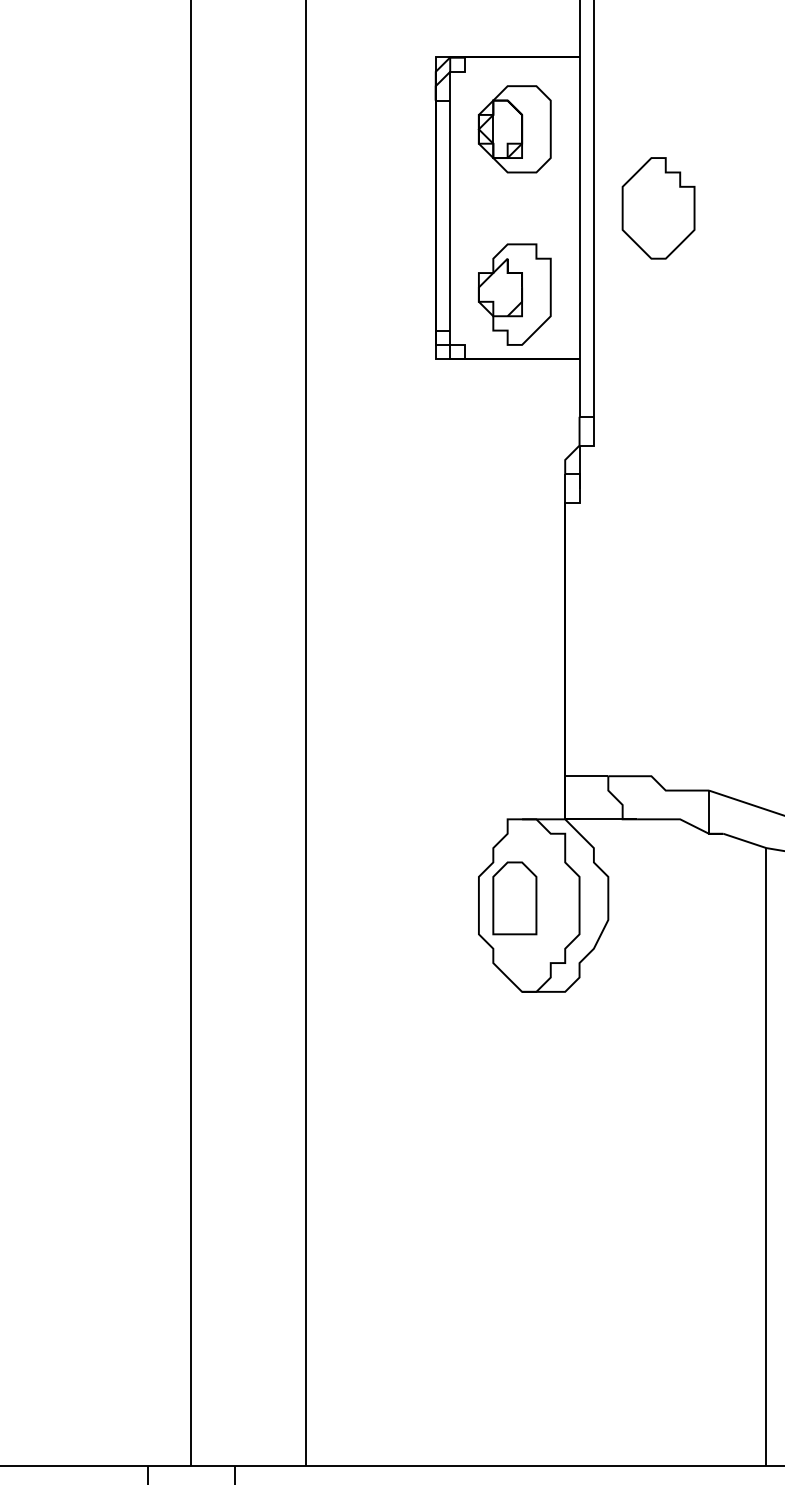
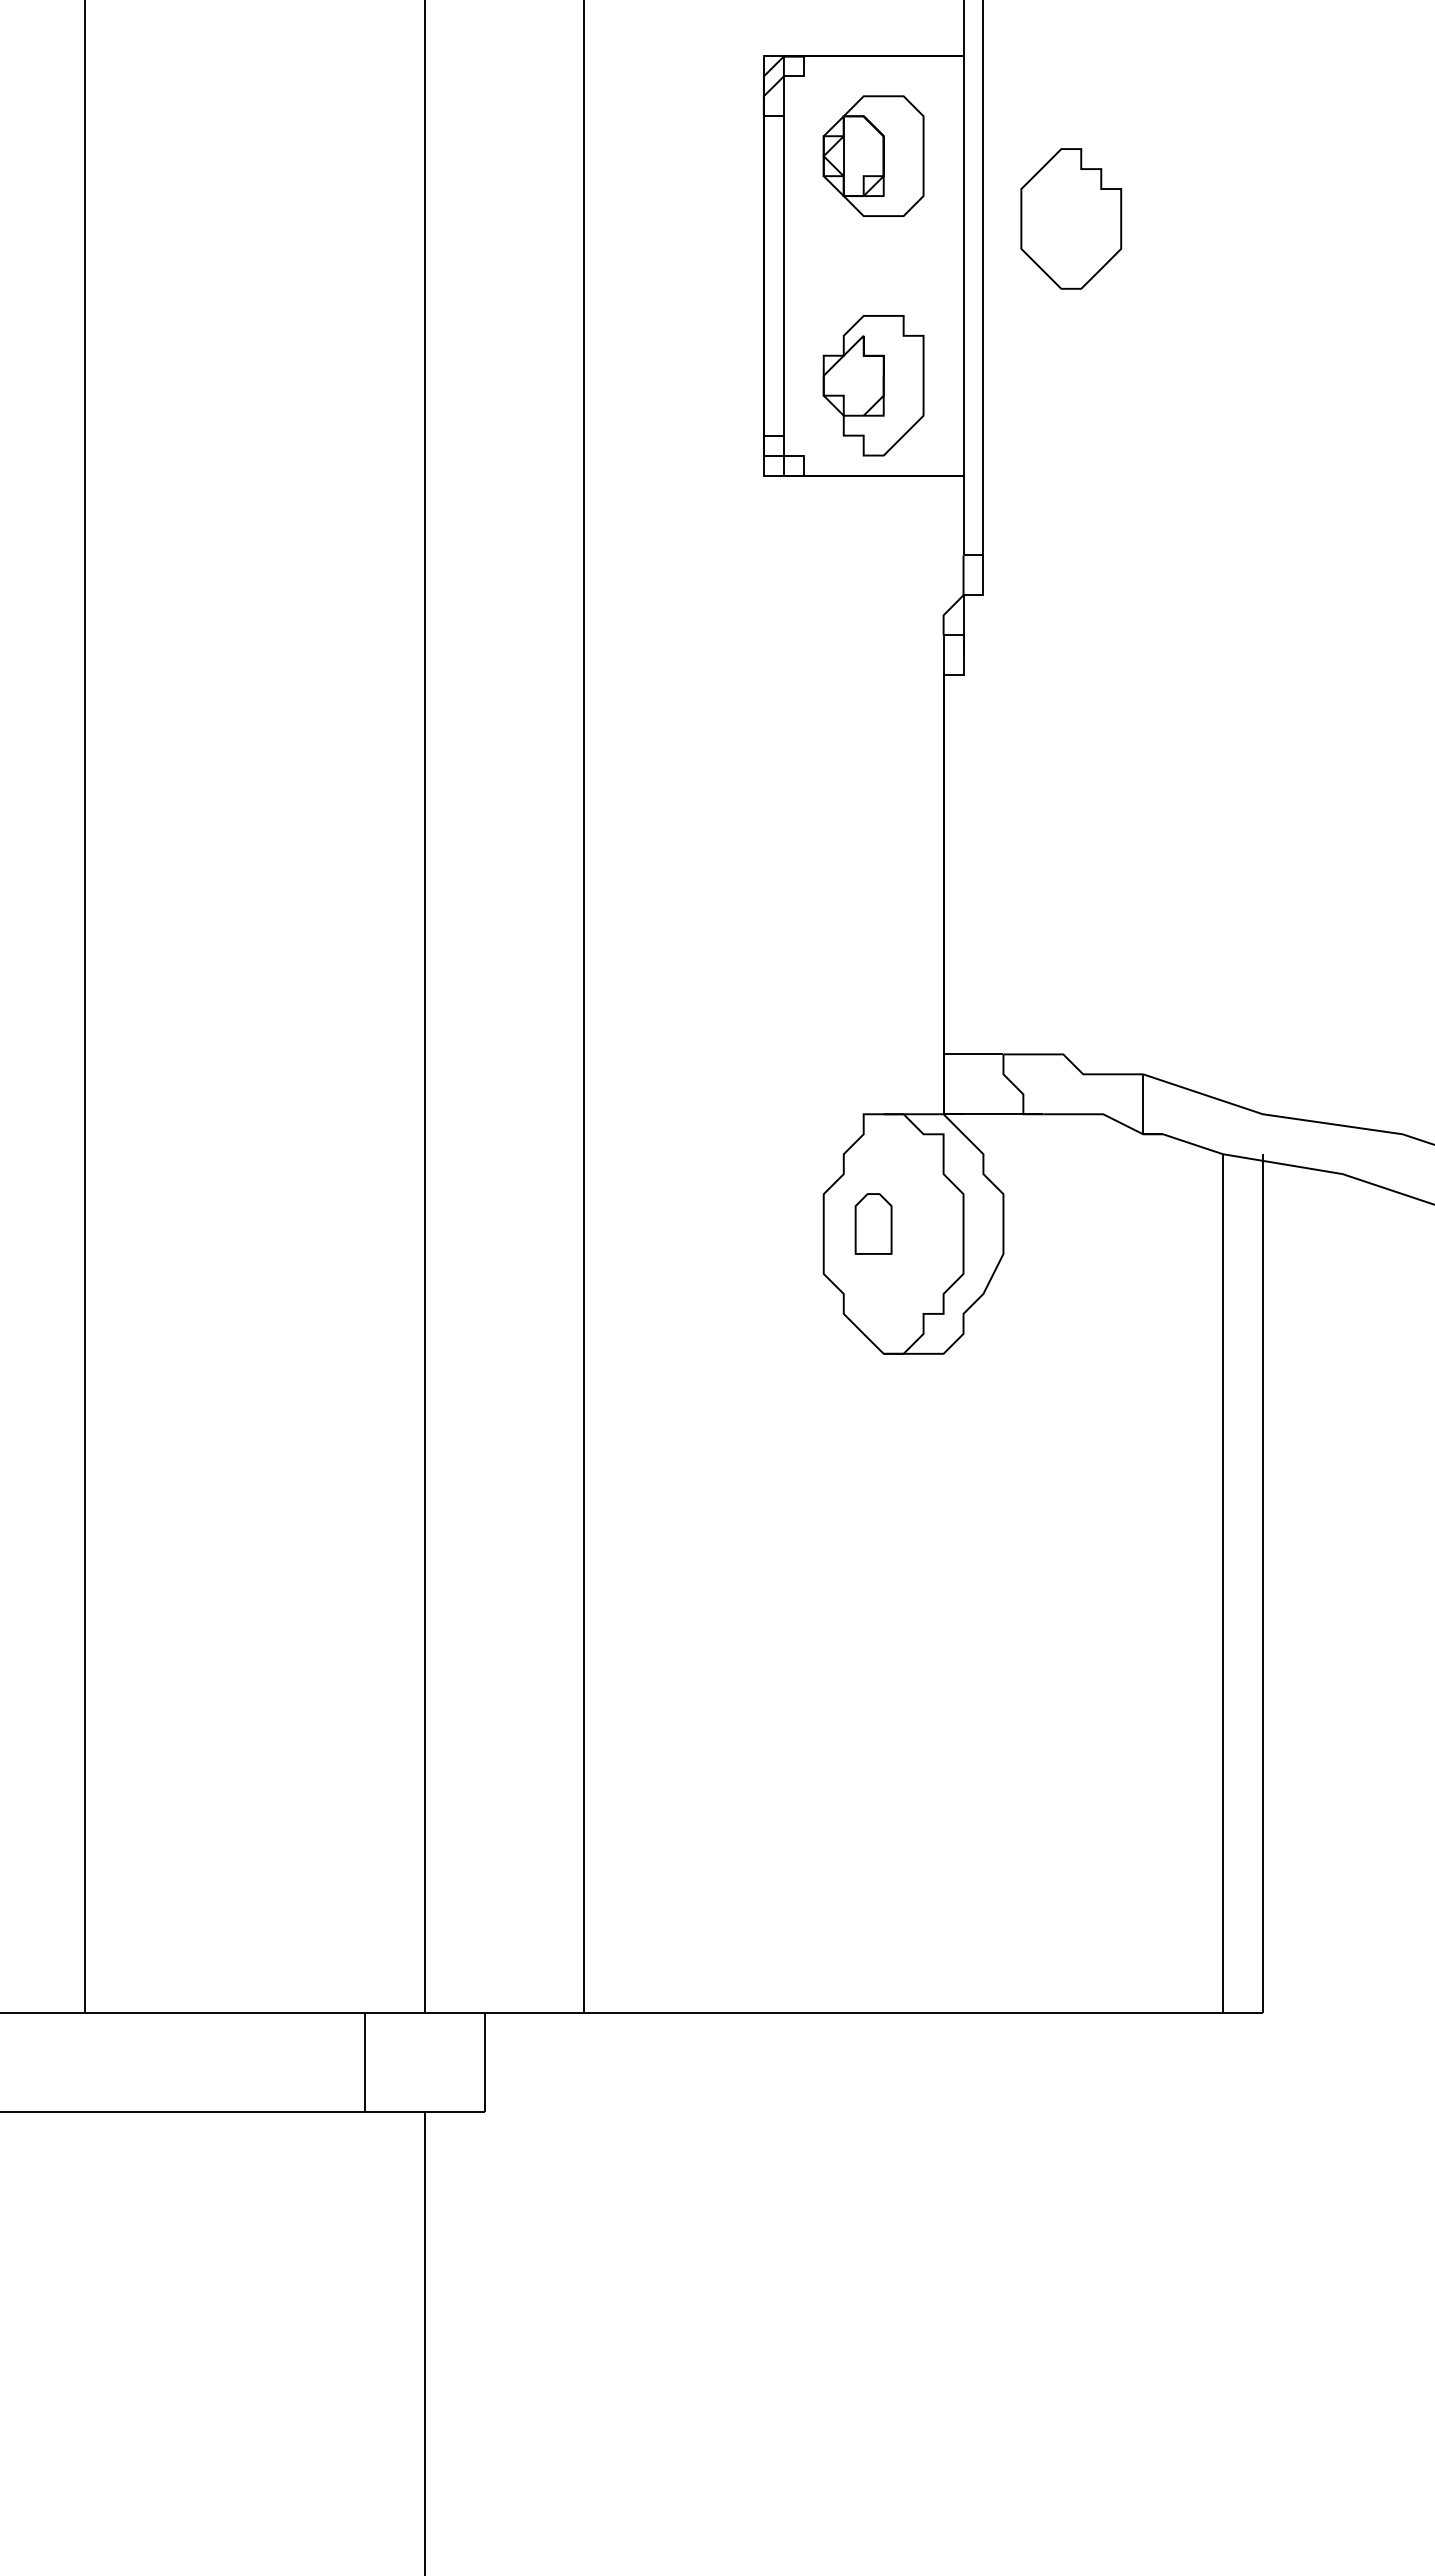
part: (658, 208) -> (1071, 218), moved
part: (514, 898) -> (873, 1223), size x0.6

